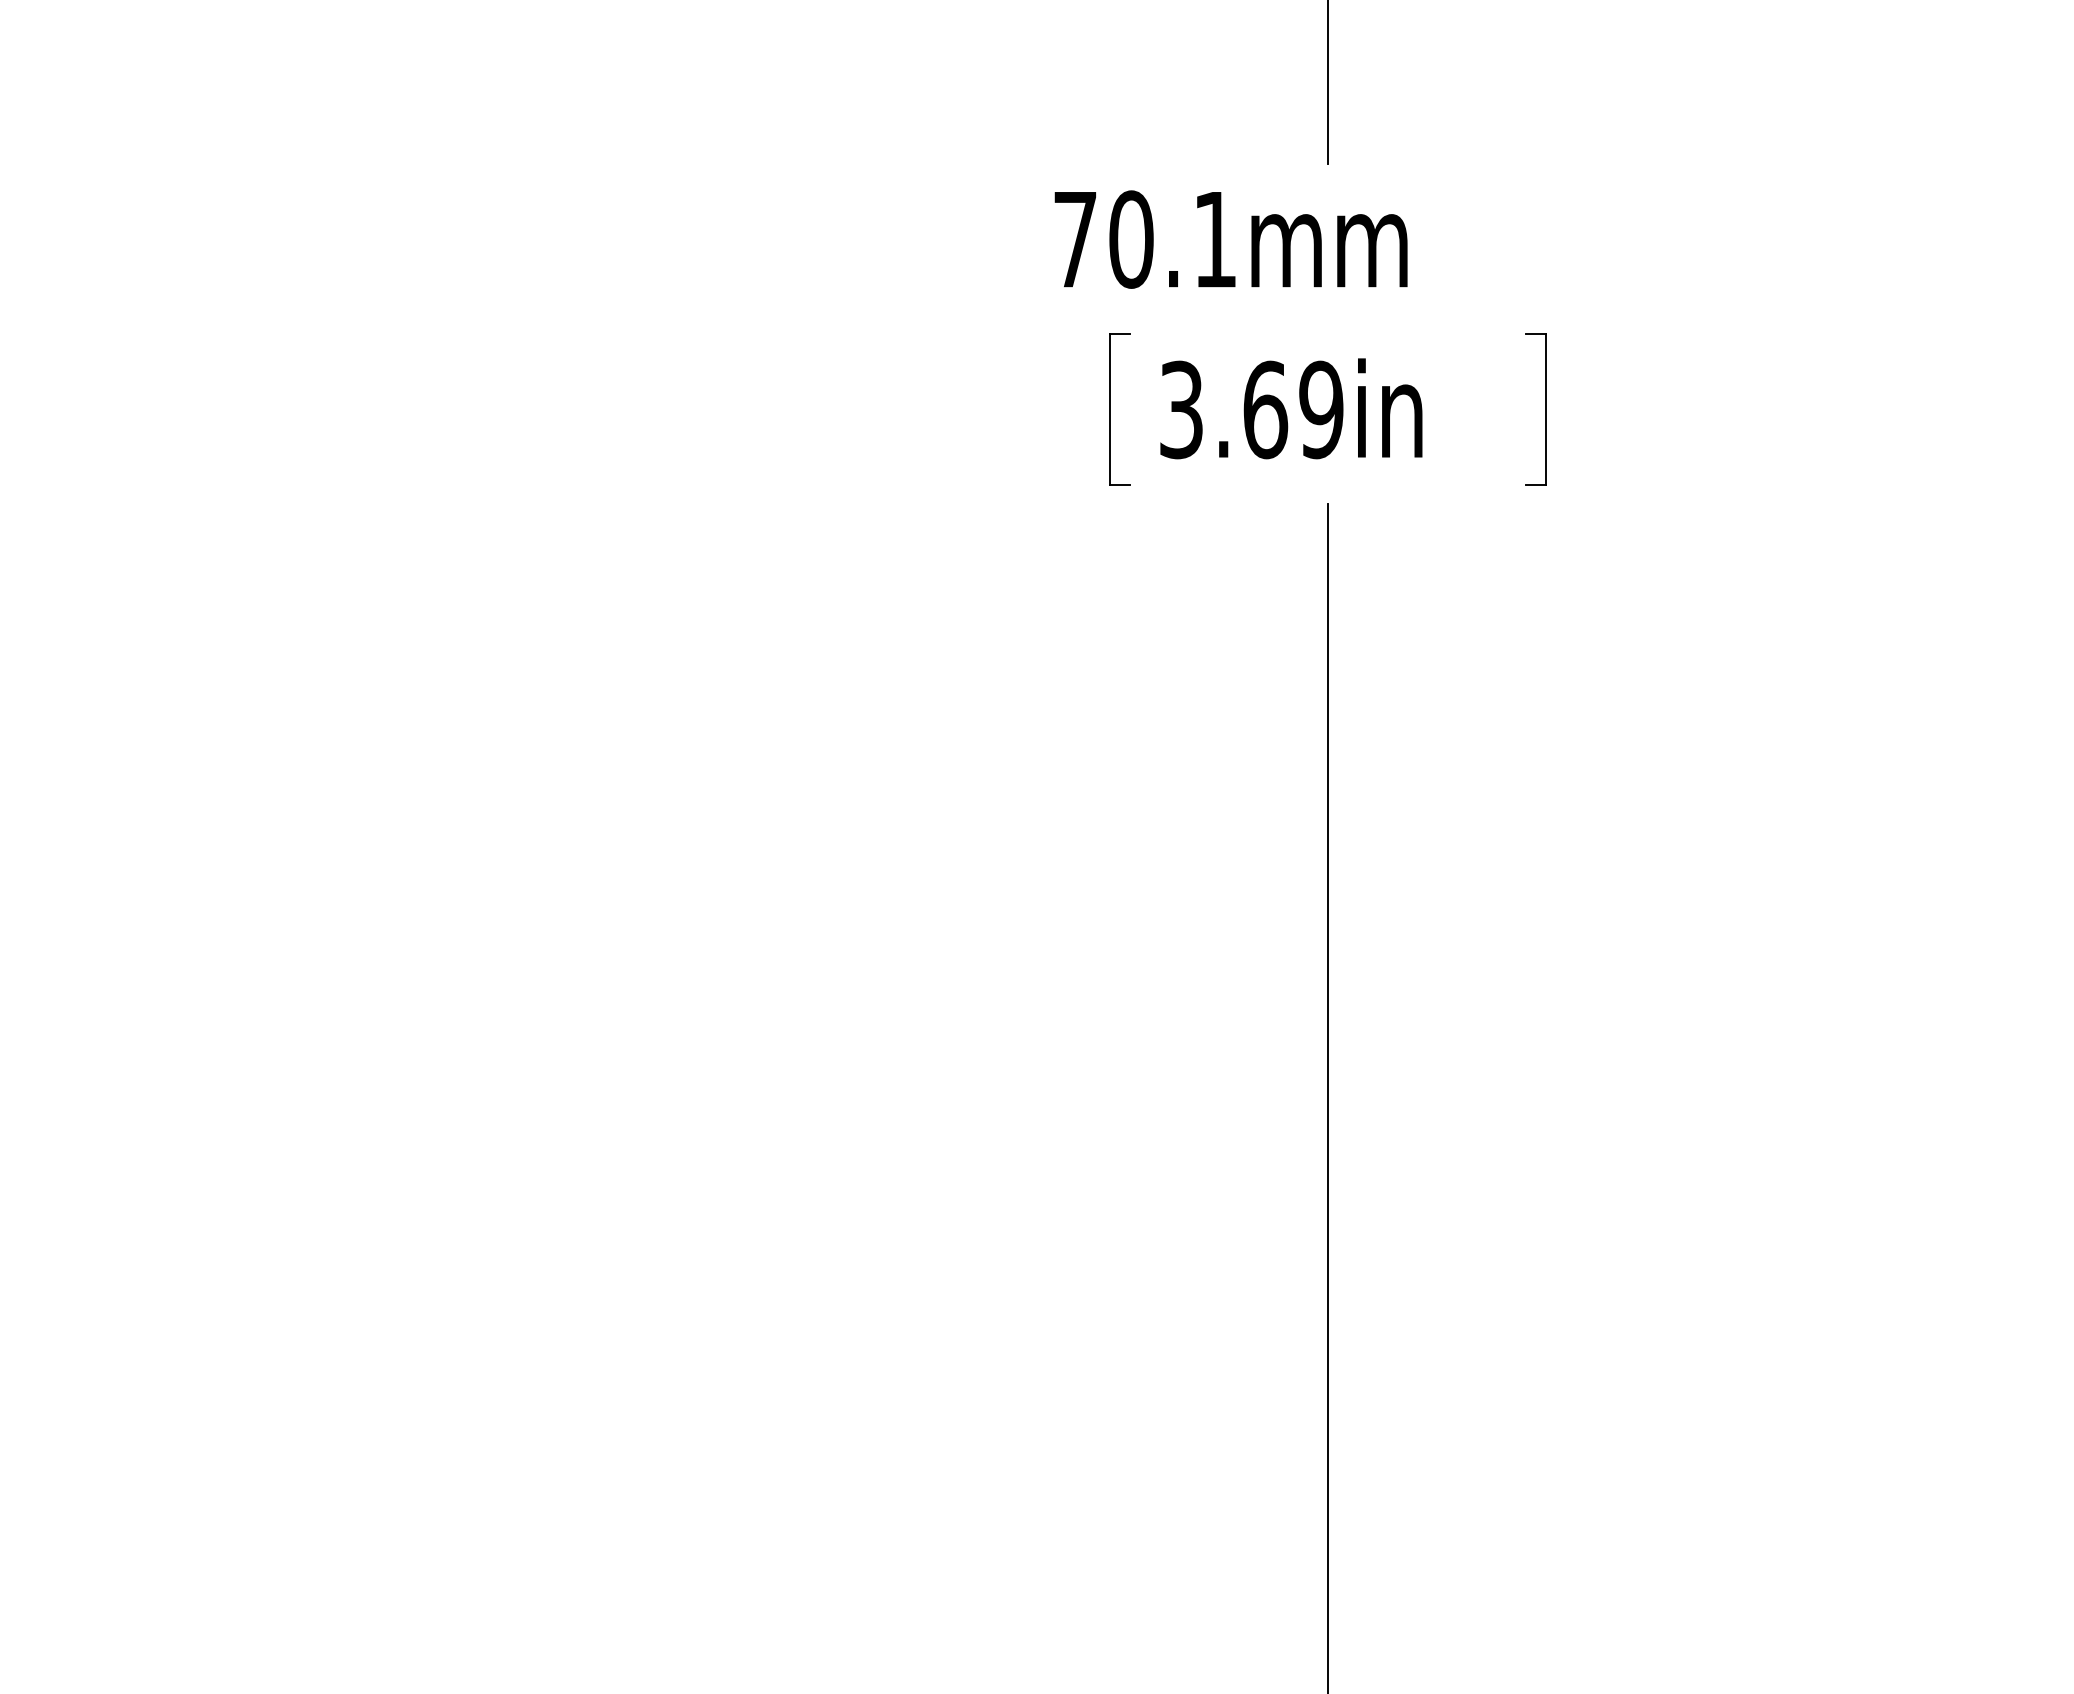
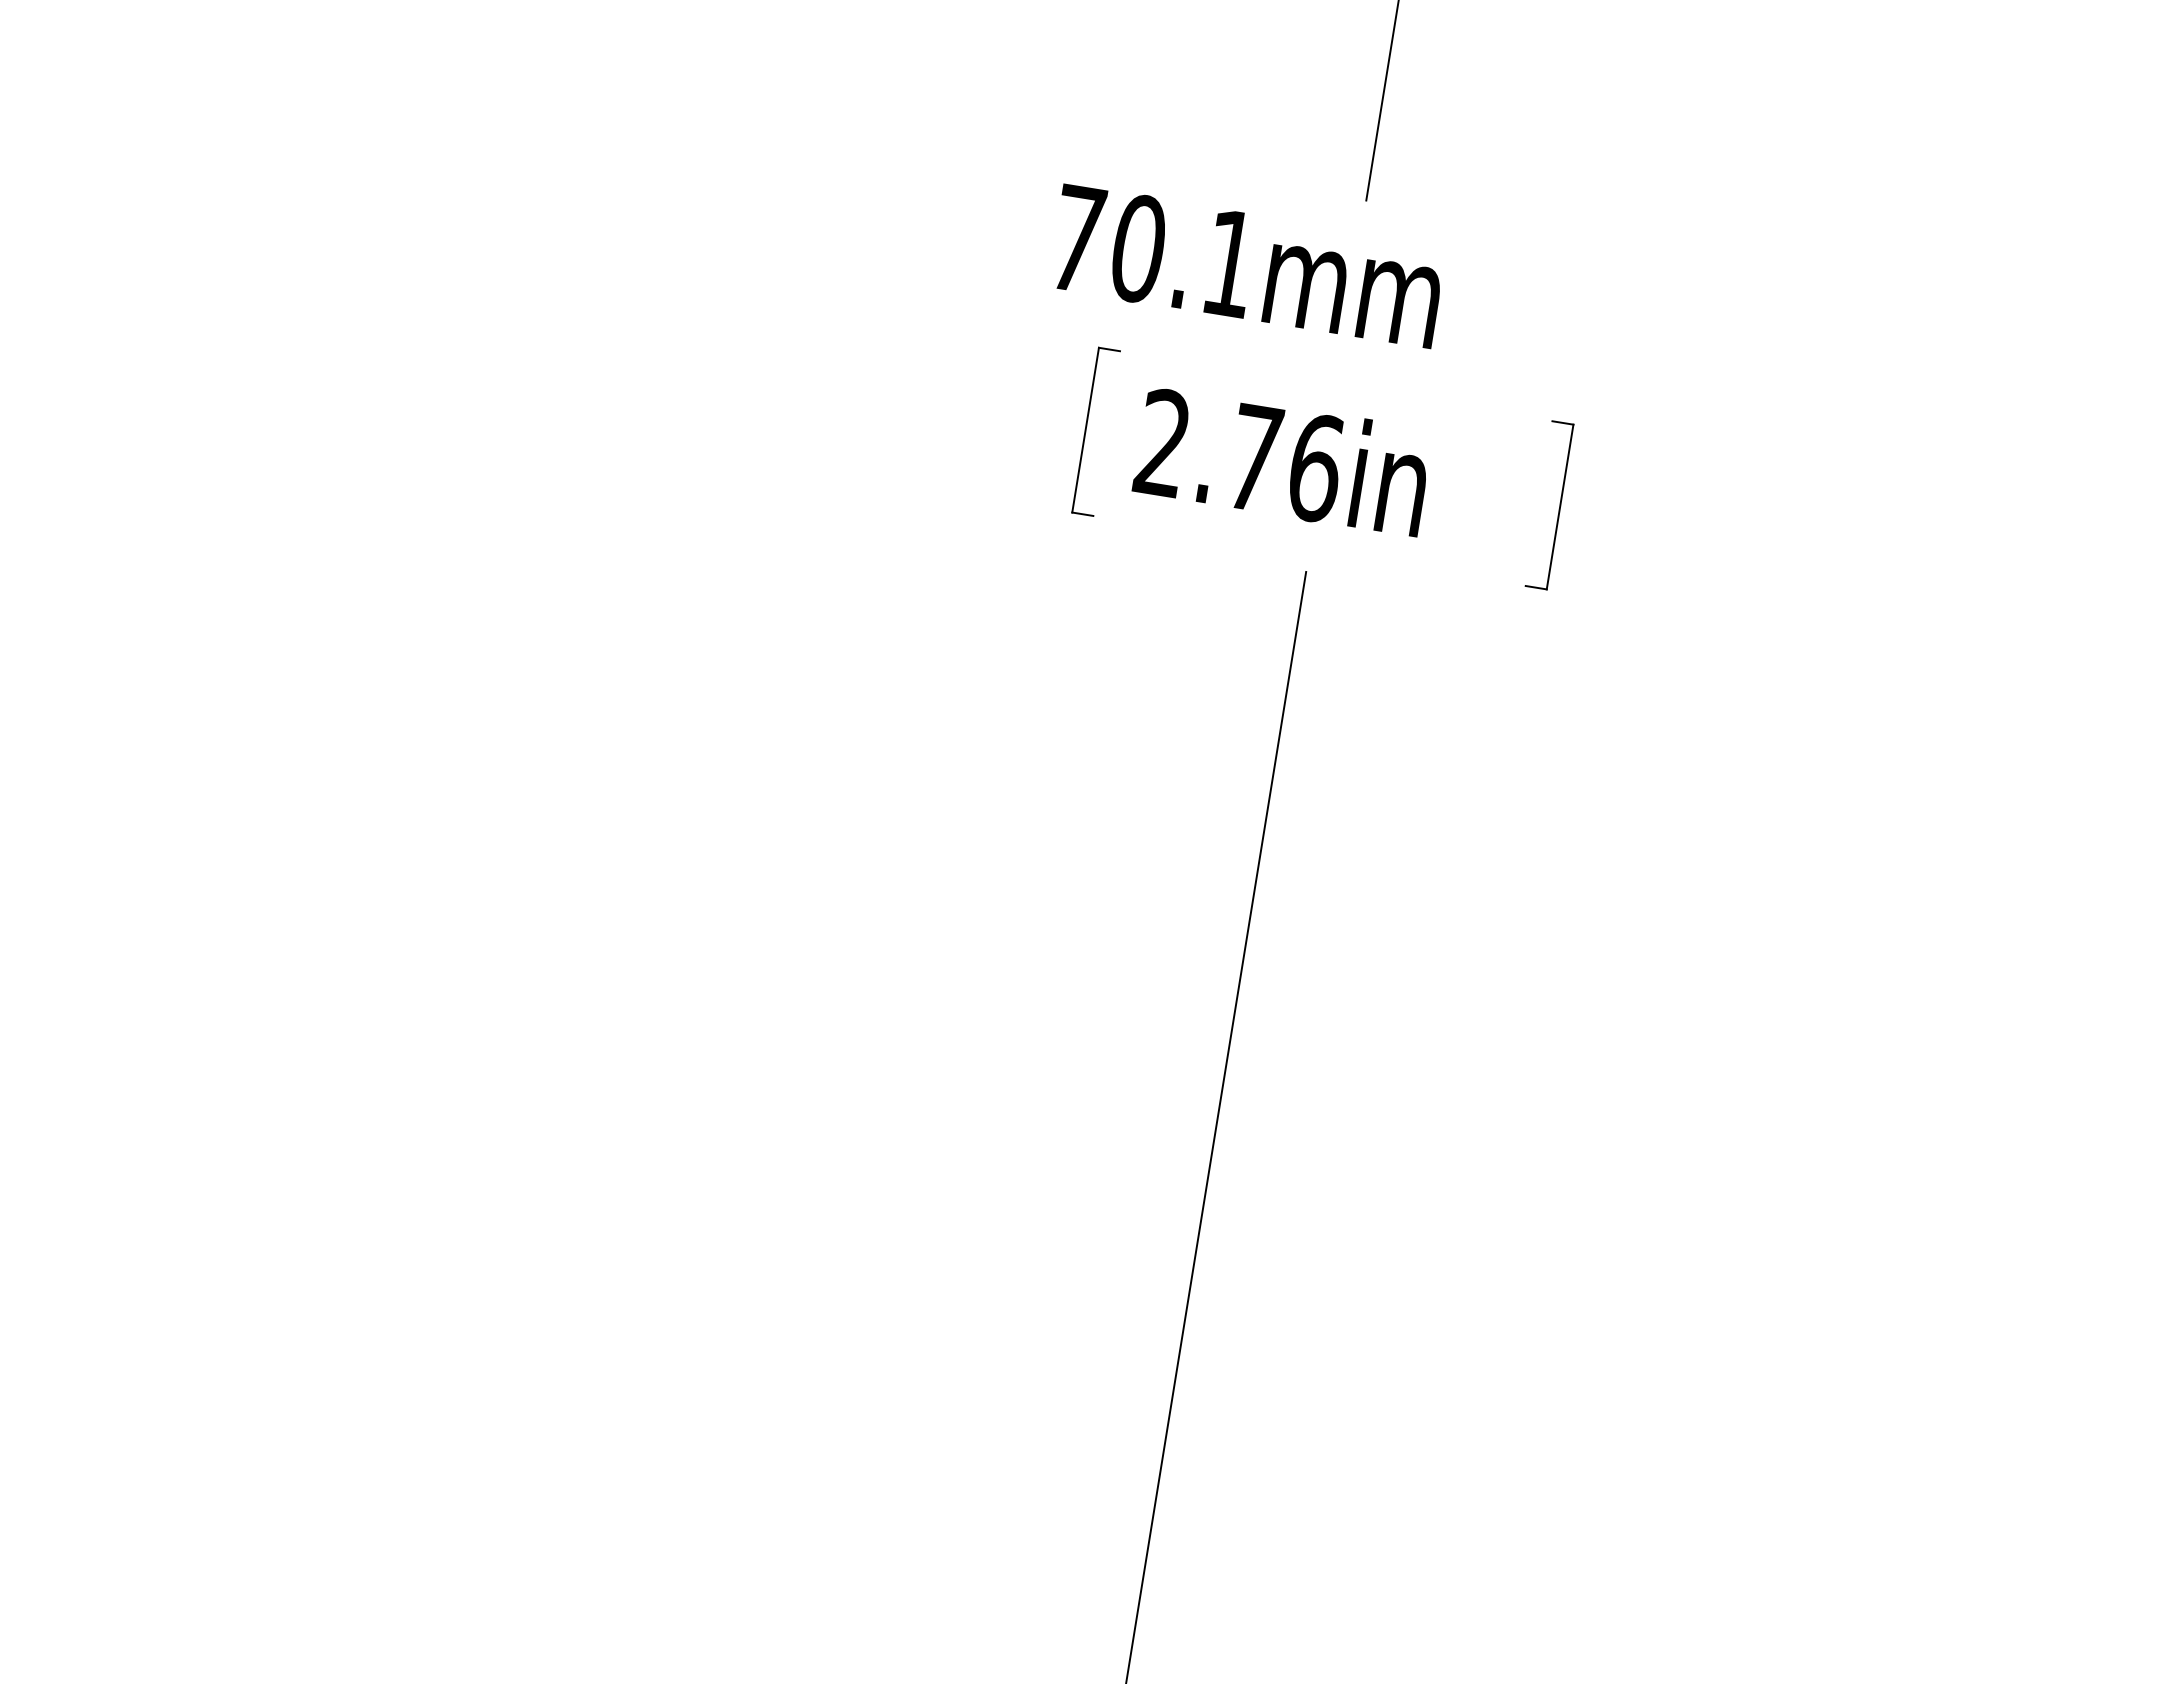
text: (1252, 409) -> (1240, 455), 3.69in -> 2.76in

